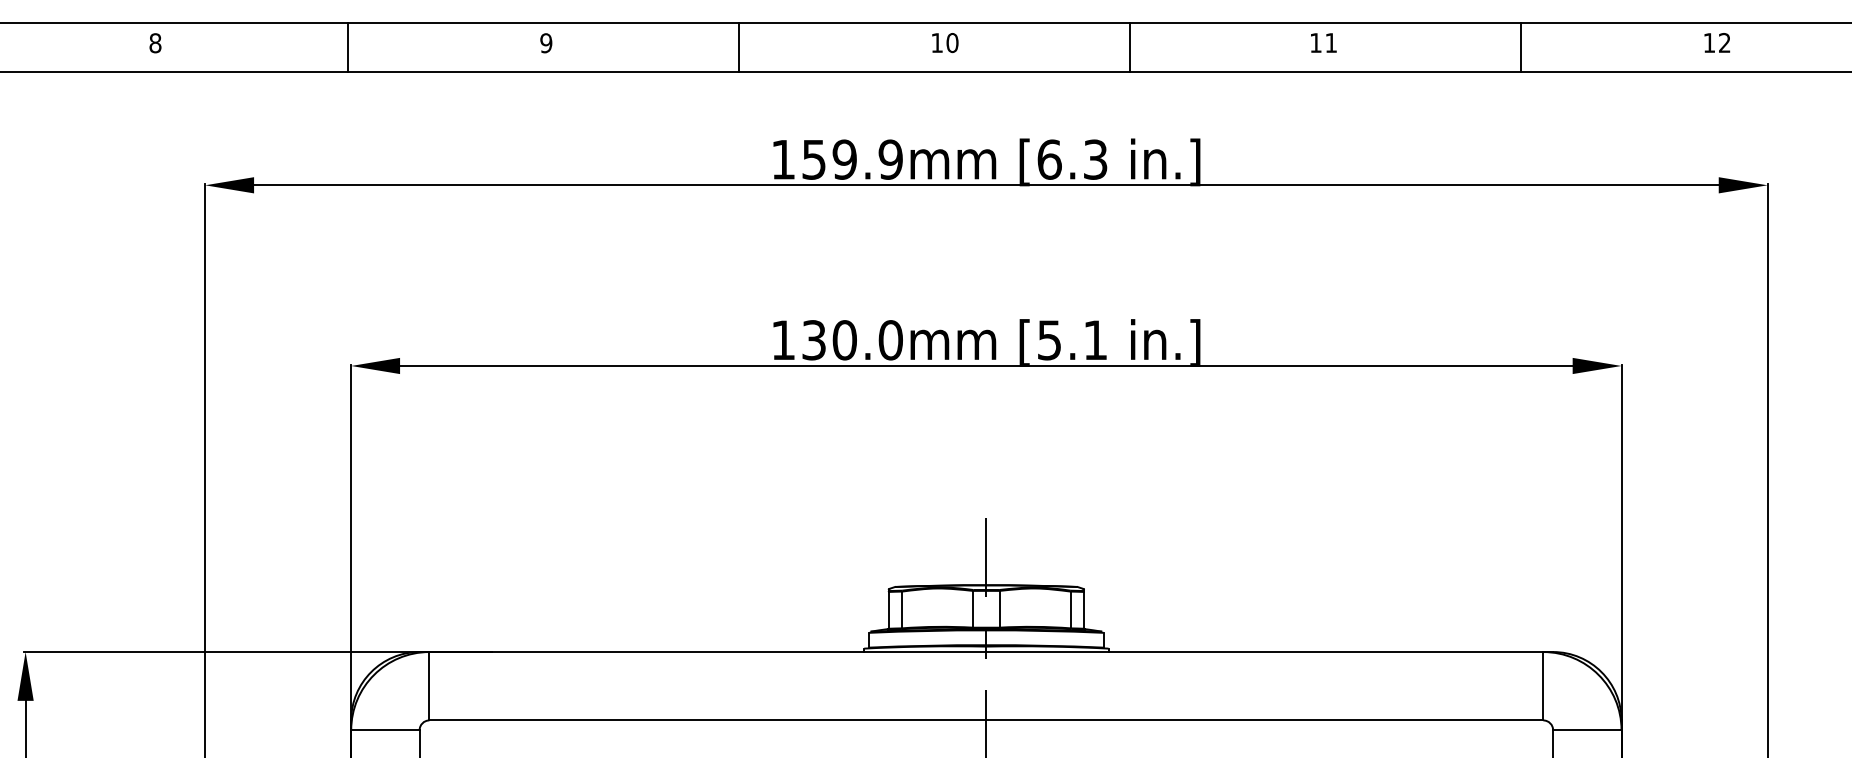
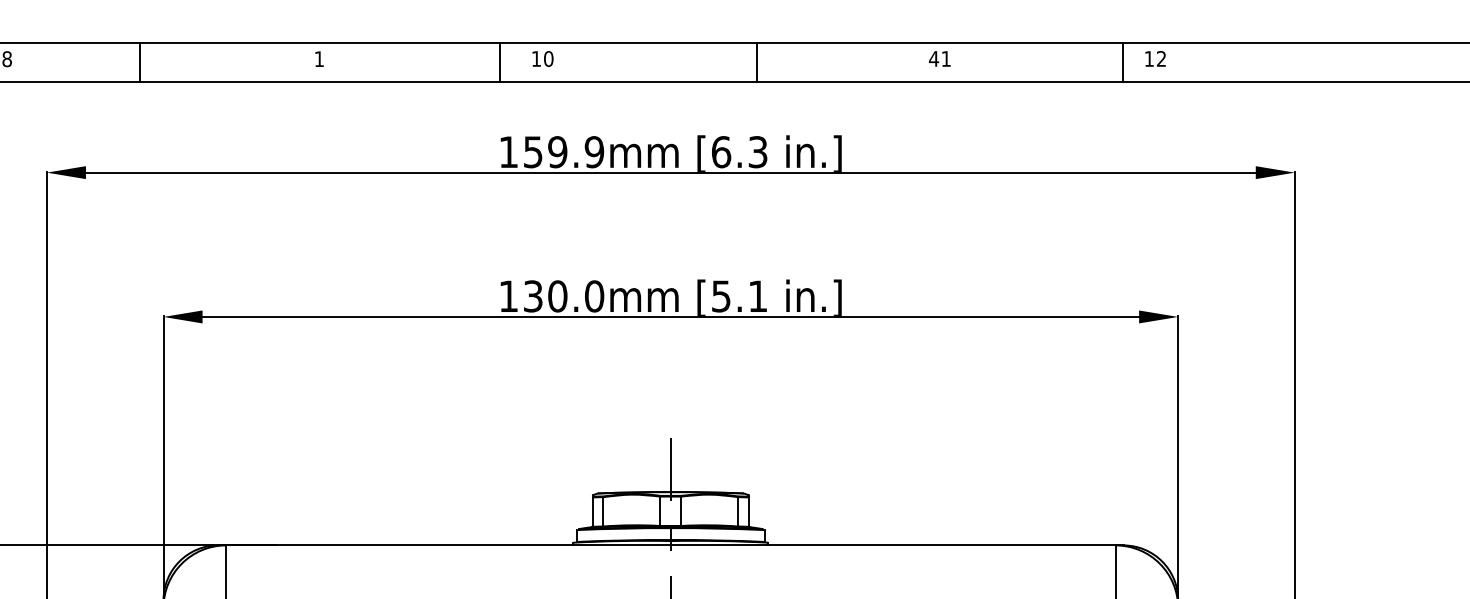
text: (1315, 42) -> (933, 58), 11 -> 41
text: (1717, 42) -> (1155, 58), moved
text: (546, 43) -> (319, 59), 9 -> 1
text: (945, 43) -> (543, 59), moved
line: (347, 46) -> (139, 61), moved
line: (738, 46) -> (500, 61), moved
line: (1129, 46) -> (756, 61), moved
line: (1520, 46) -> (1123, 61), moved

